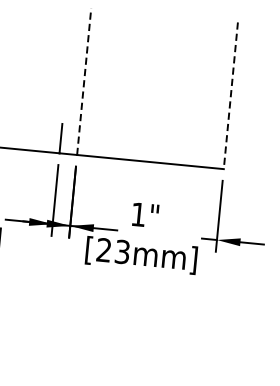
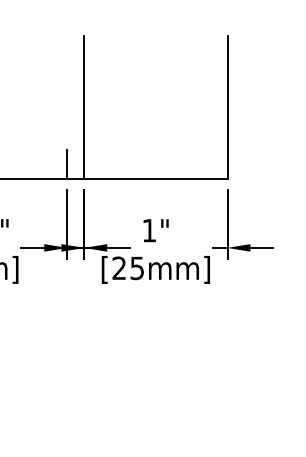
line: (84, 82) -> (84, 107), dashed -> solid
line: (230, 96) -> (227, 107), dashed -> solid
text: (122, 251) -> (137, 267), [23mm] -> [25mm]

